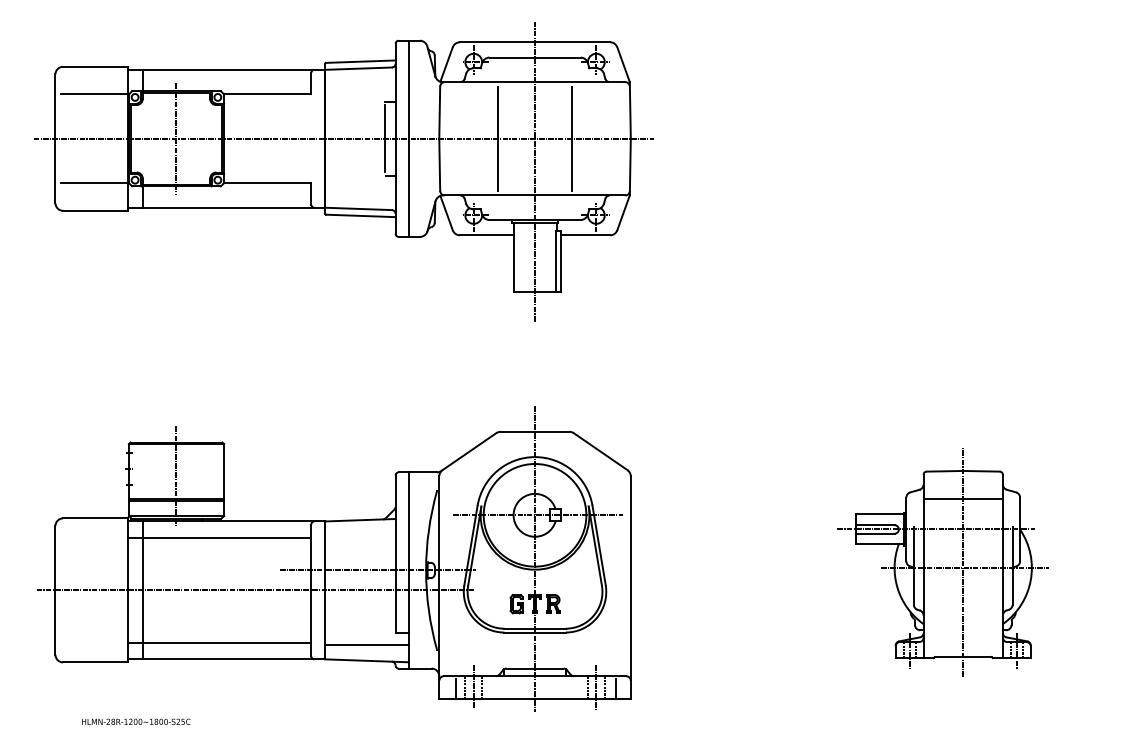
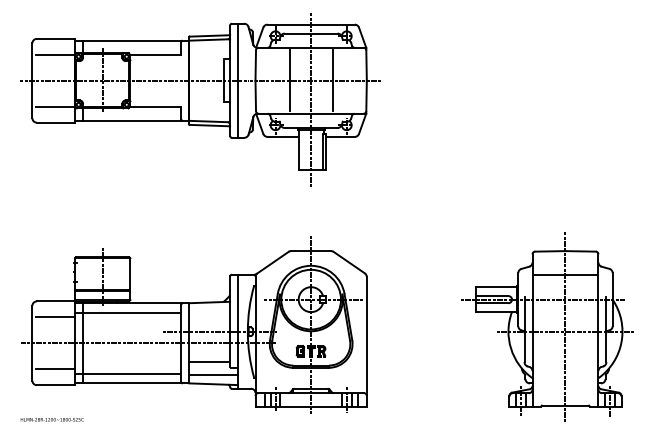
line: (93, 546) -> (54, 317), added
part: (941, 561) -> (547, 326), size x1.43
line: (358, 621) -> (208, 361), added
line: (93, 635) -> (54, 369), added
text: (134, 721) -> (51, 419), moved

